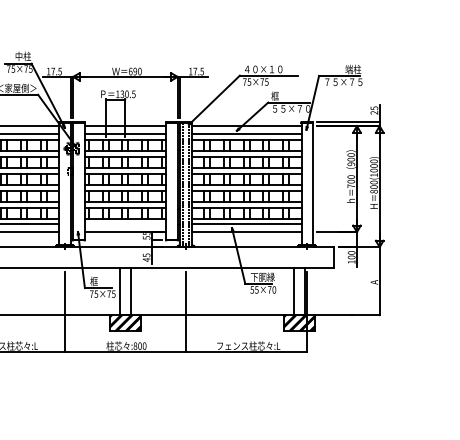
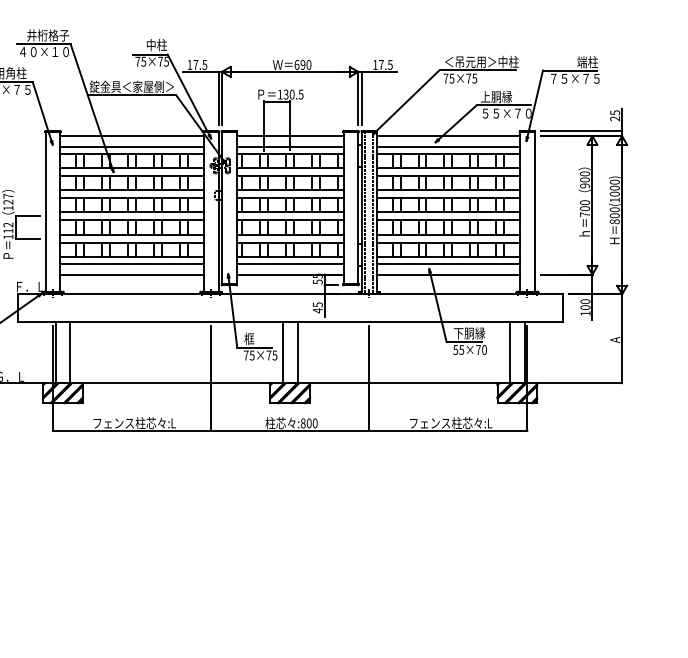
text: (272, 68) -> (481, 61), ４０×１０ -> ＜吊元用＞中柱
text: (283, 95) -> (496, 96), 框 -> 上胴縁
line: (124, 223) -> (289, 263), added

